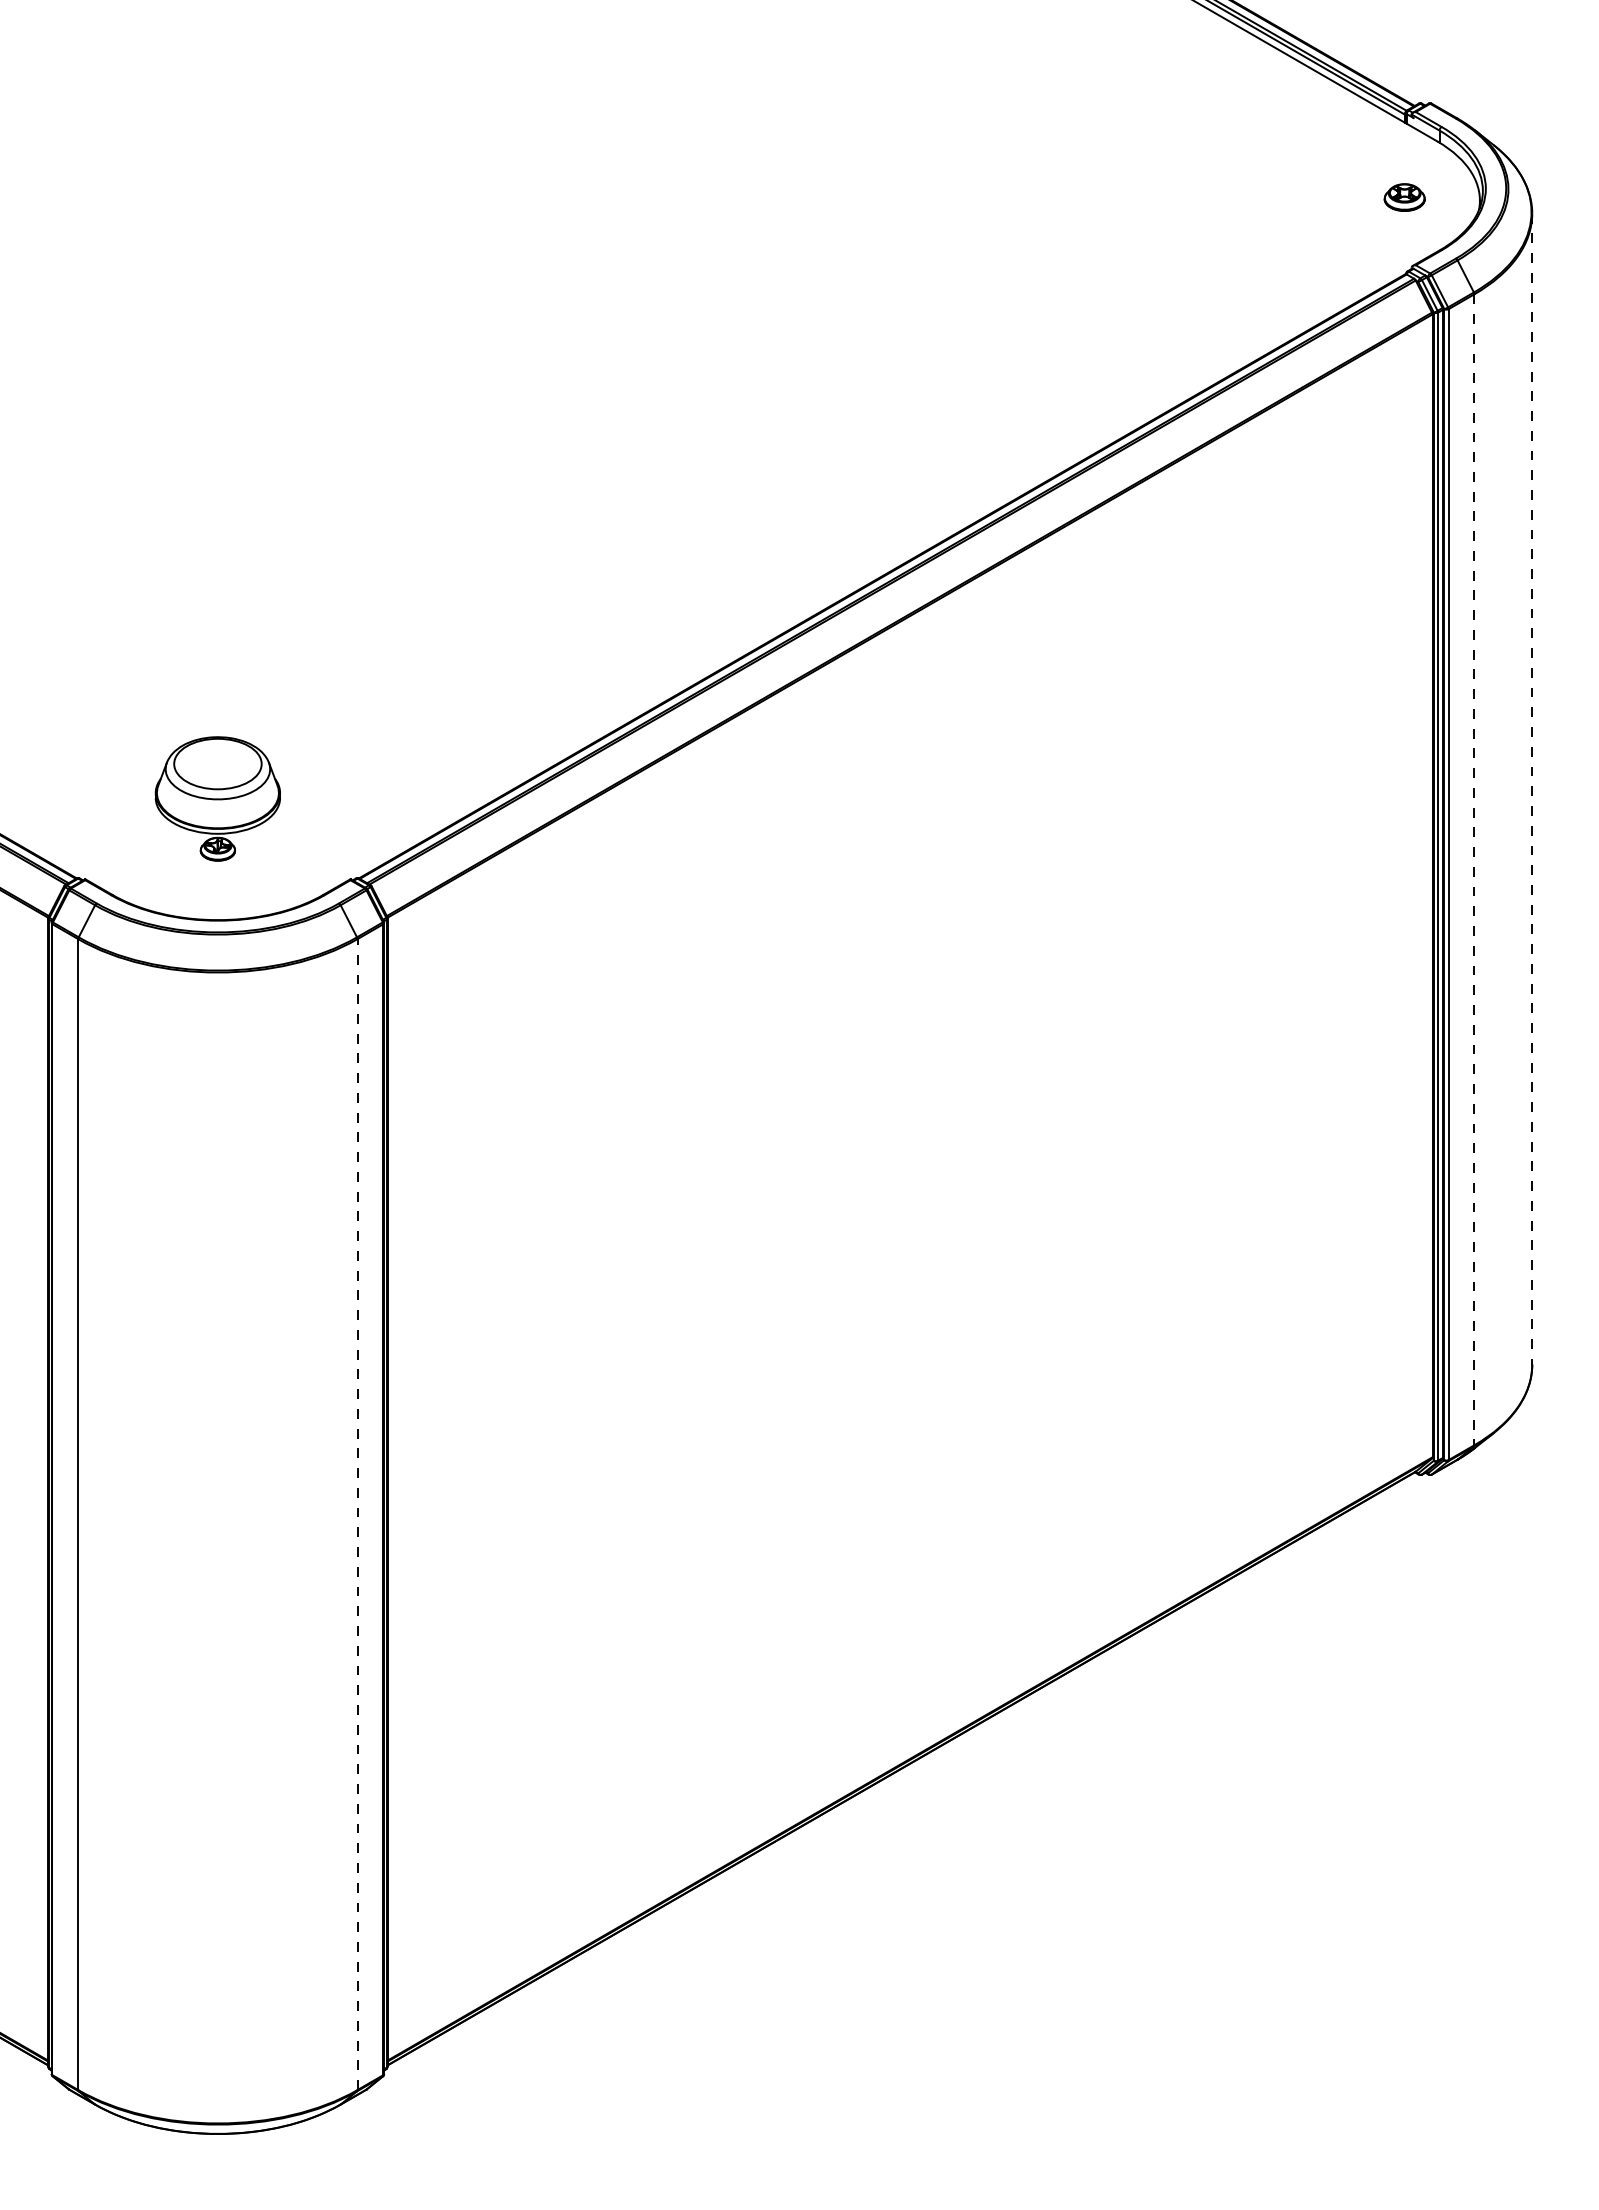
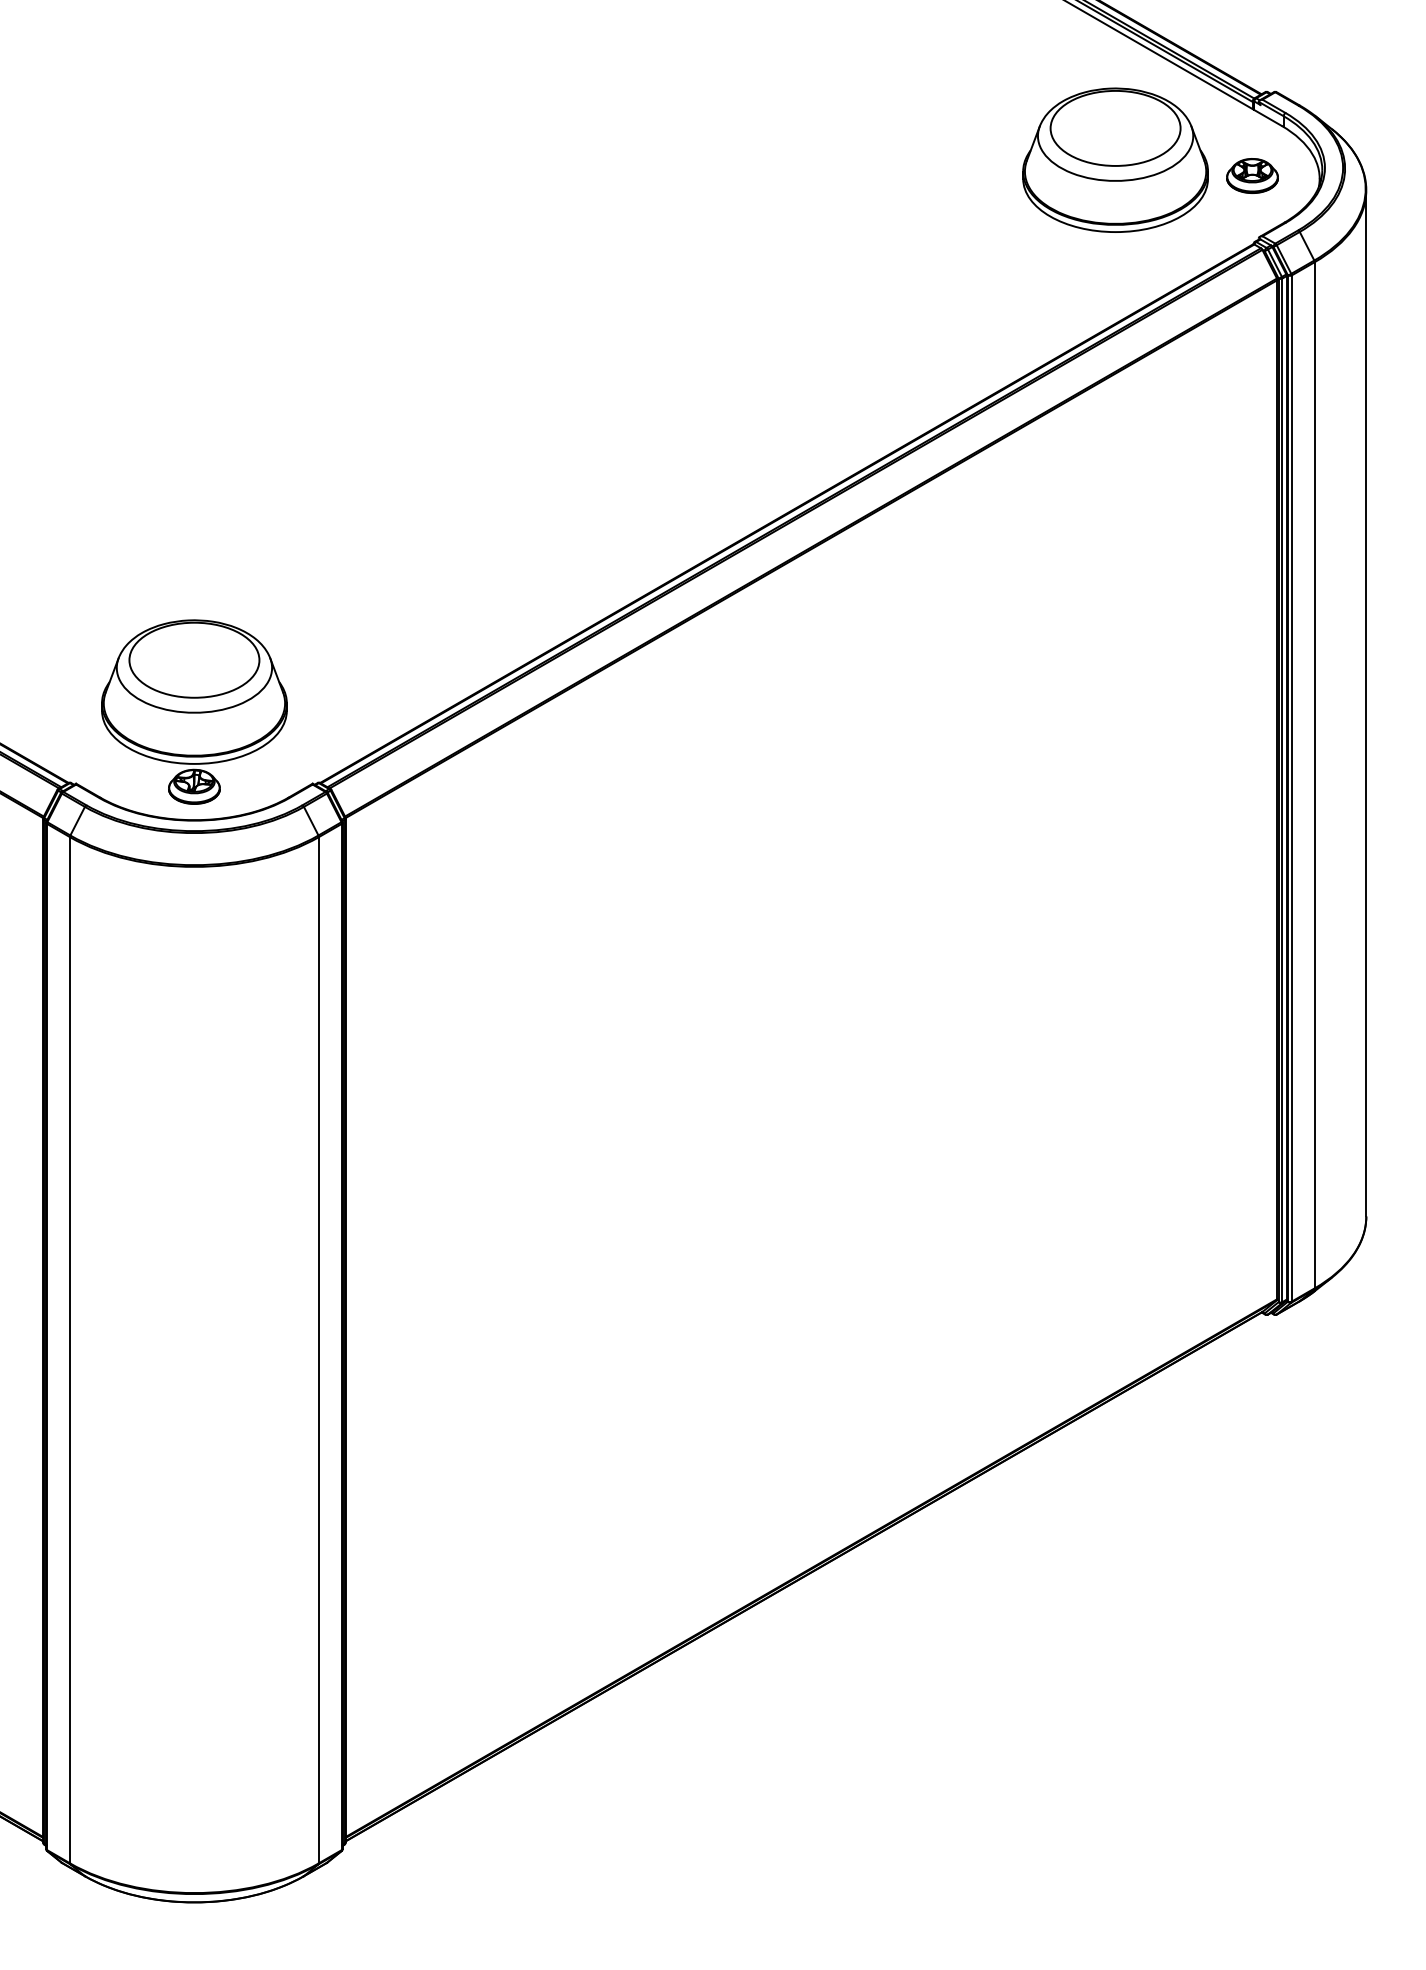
part: (1250, 179) -> (1115, 159), added
part: (1404, 197) -> (1252, 175), size x1.43
line: (1532, 789) -> (1366, 703), dashed -> solid
part: (217, 798) -> (194, 711), size x1.67
line: (1474, 870) -> (1314, 775), dashed -> solid
line: (357, 1514) -> (318, 1350), dashed -> solid

